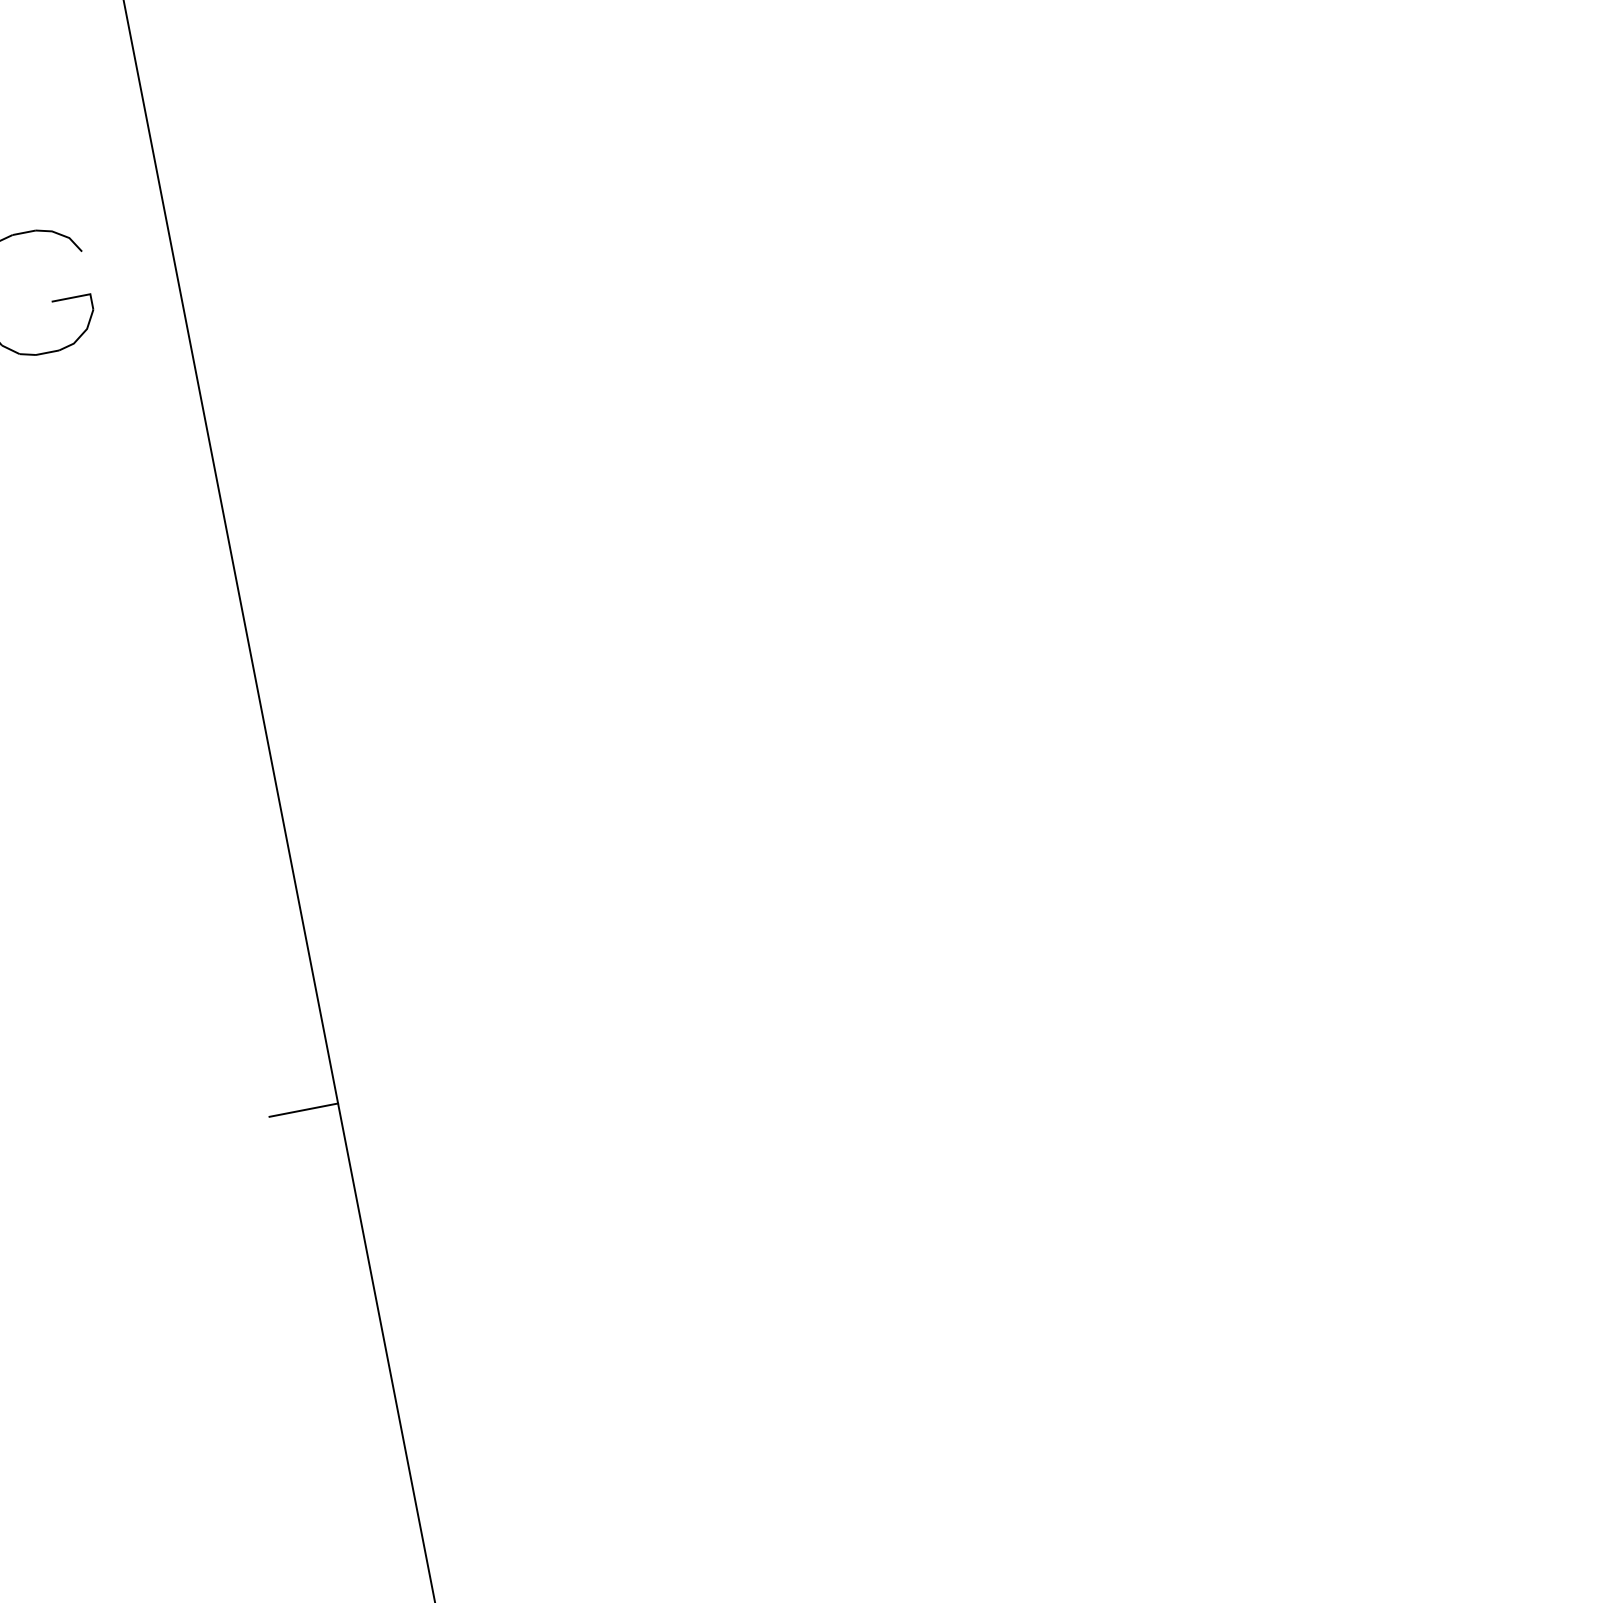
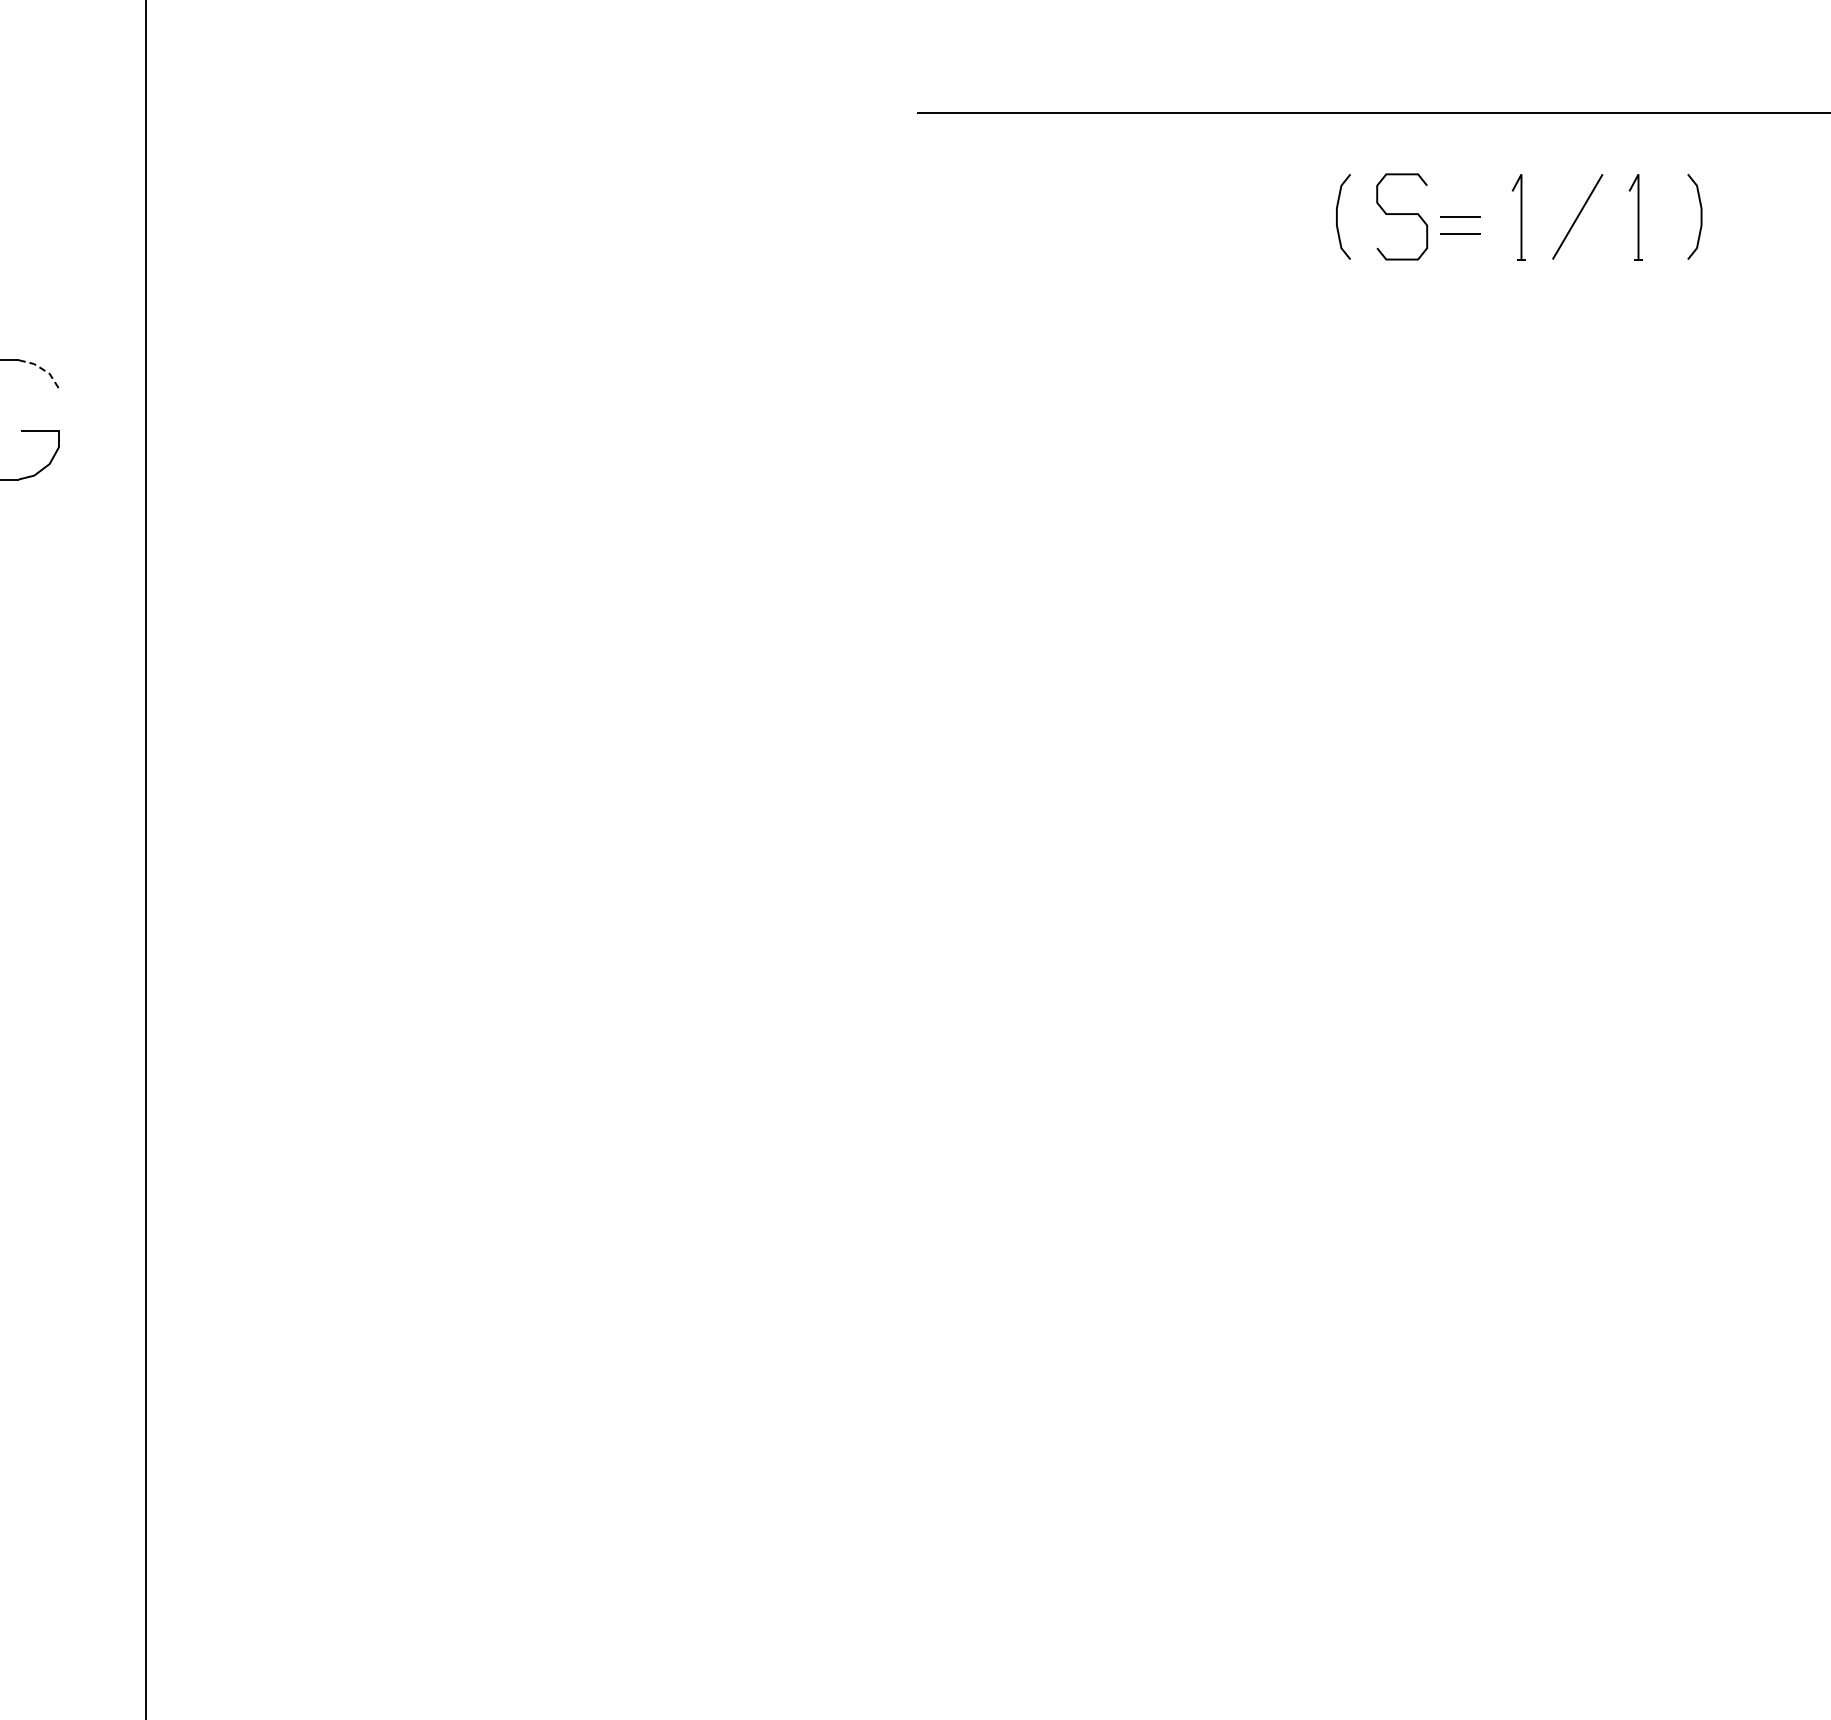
line: (62, 235) -> (43, 369), solid -> dashed
line: (303, 1110) -> (111, 1253), removed

